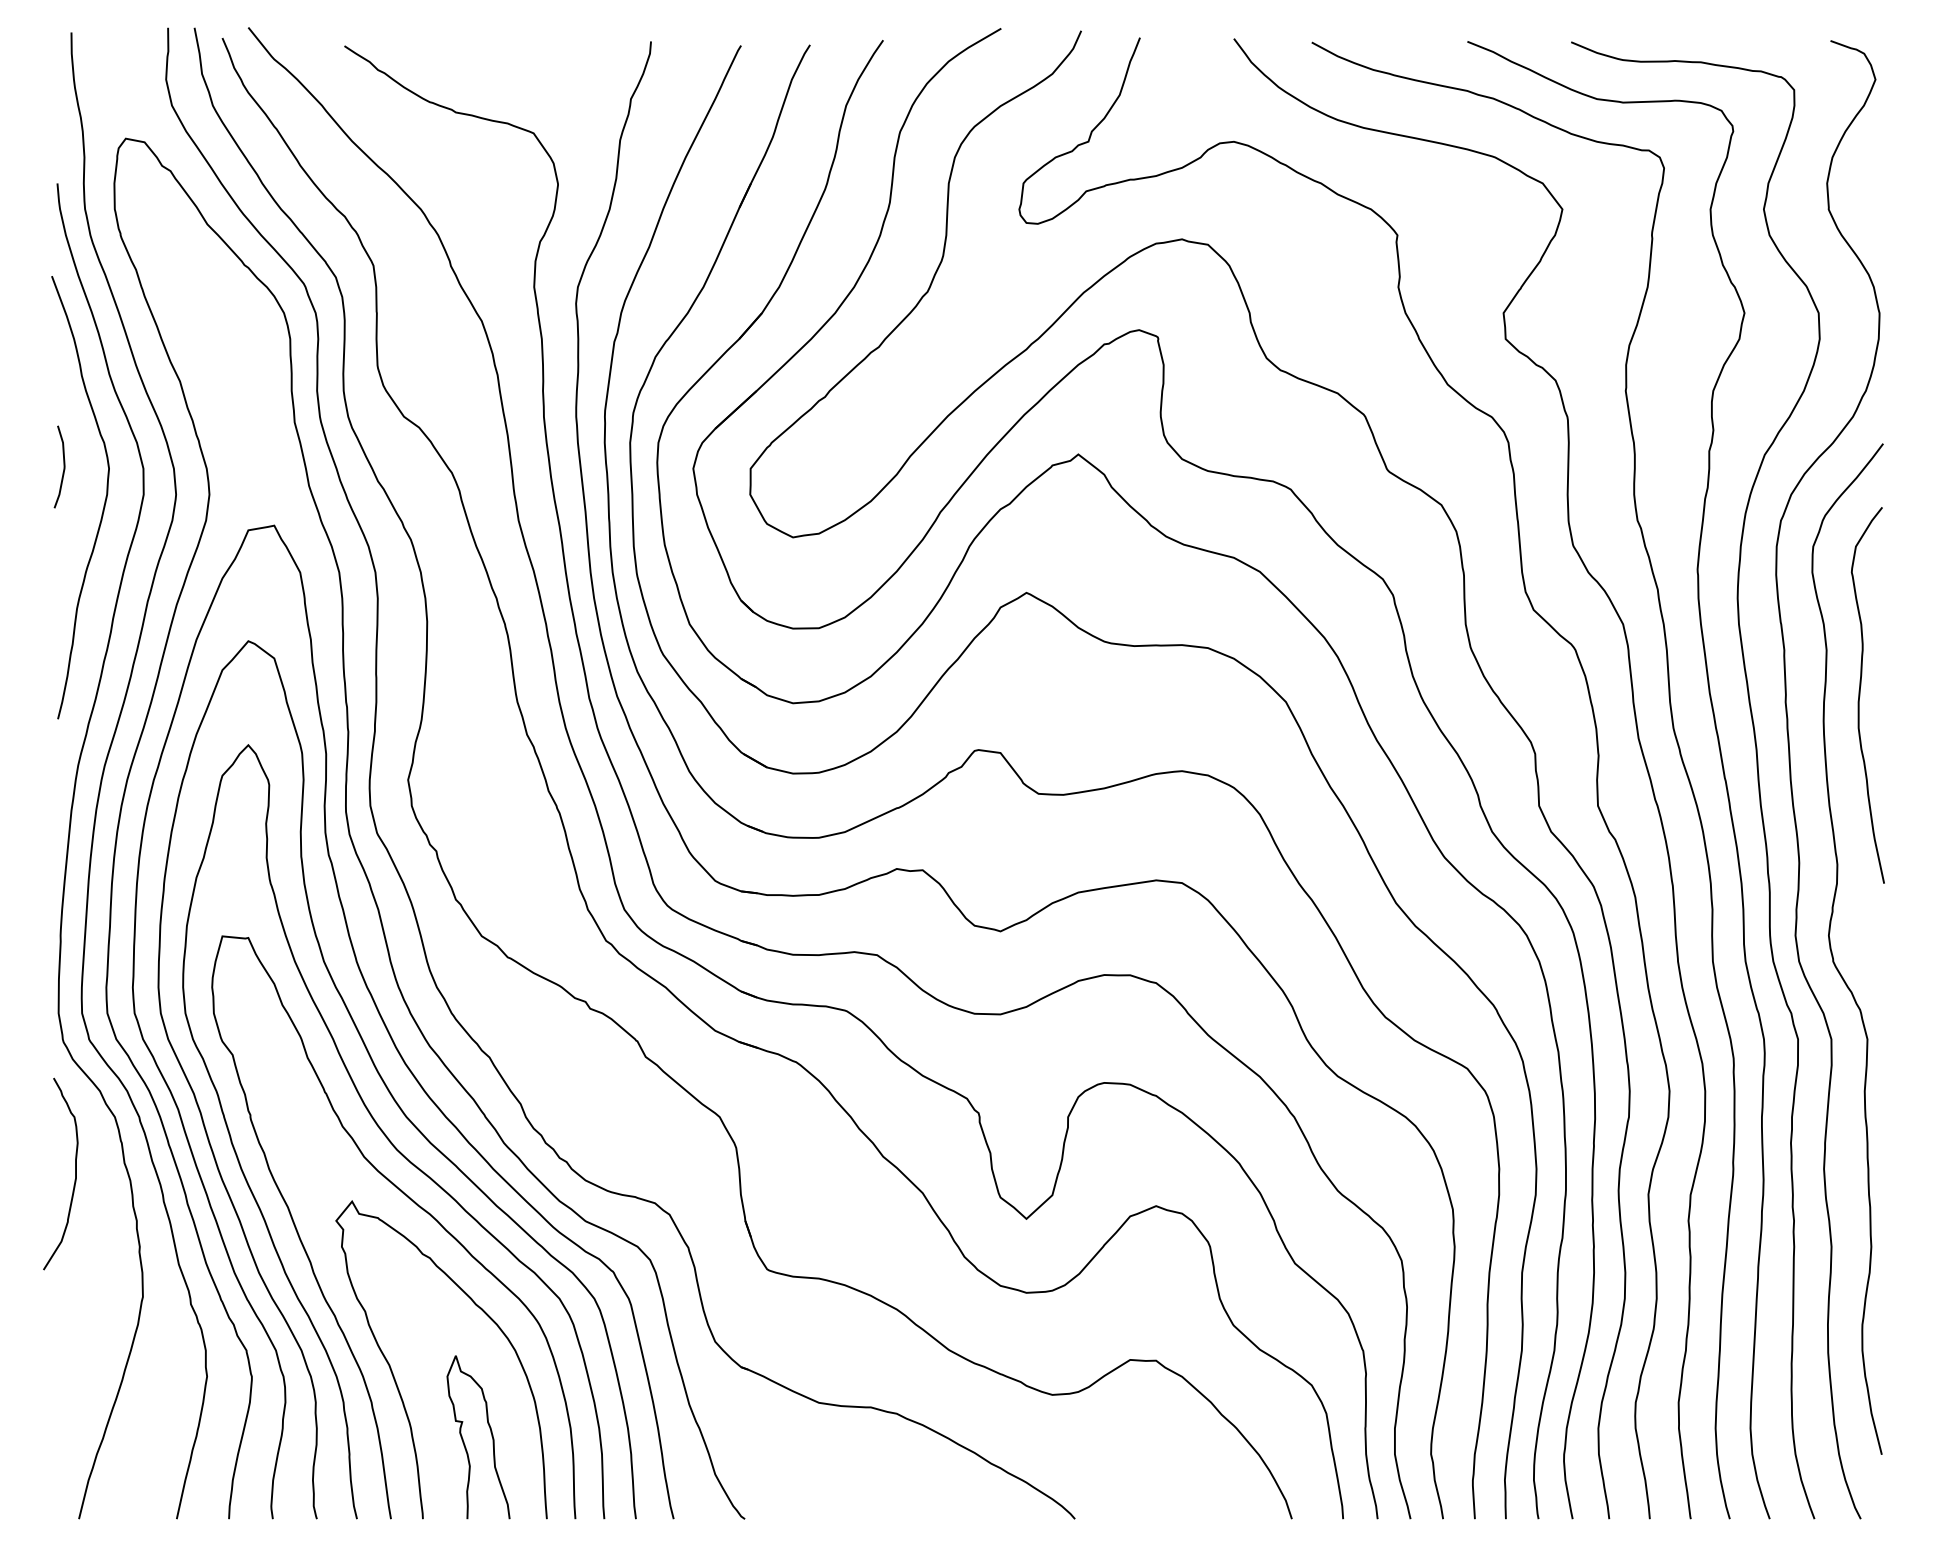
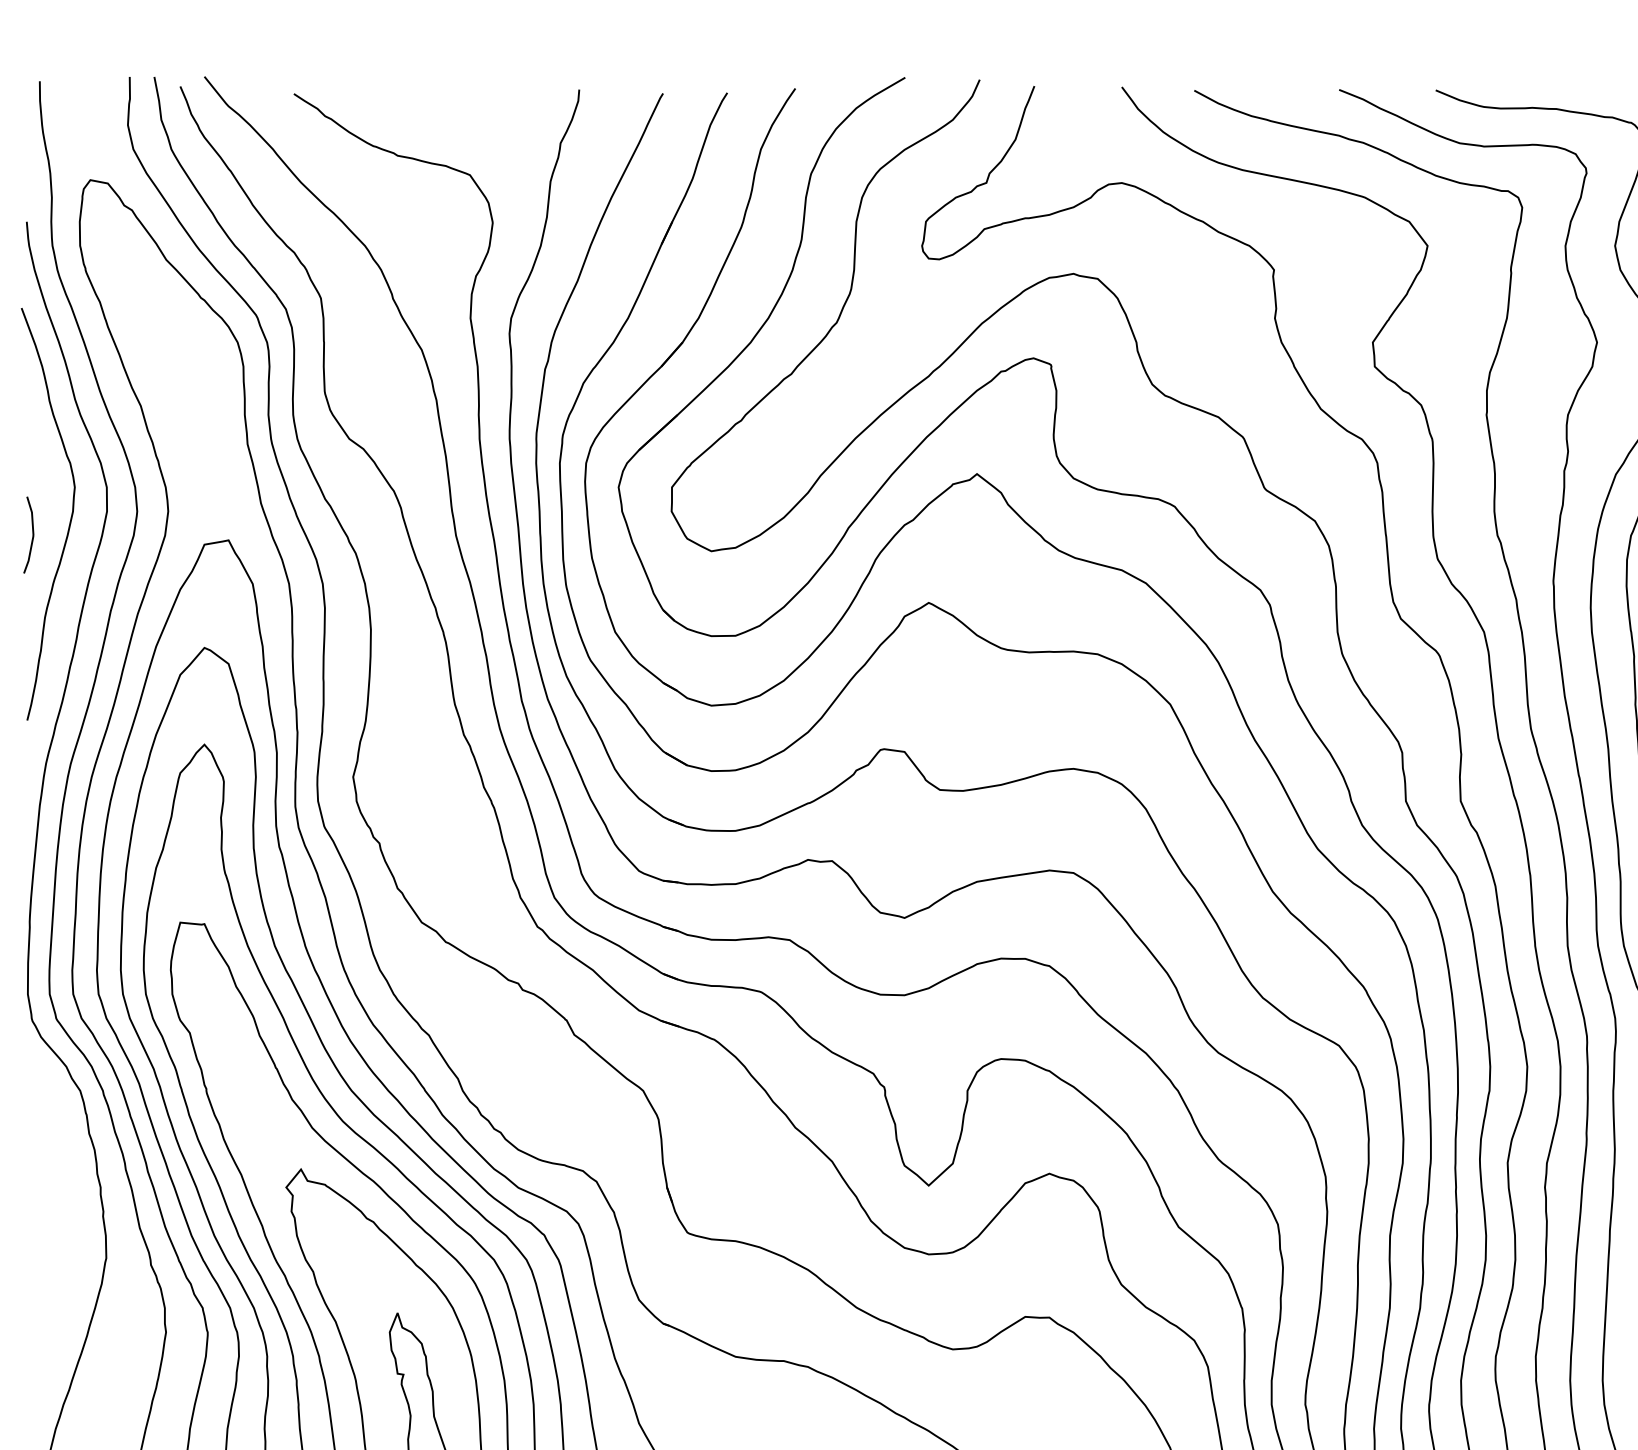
curve: (63, 466) -> (32, 534), moved
curve: (75, 1173) -> (43, 1143), removed

